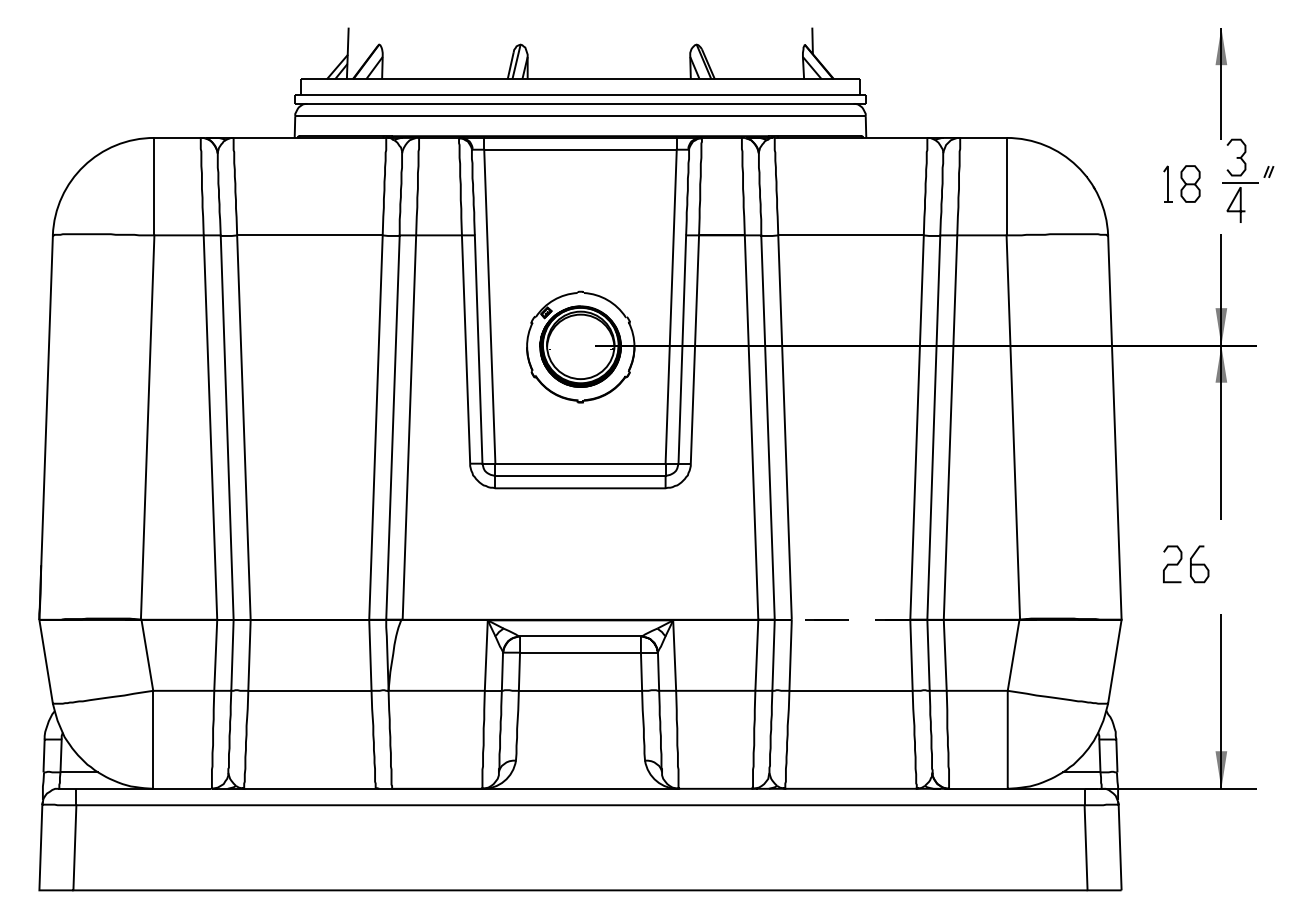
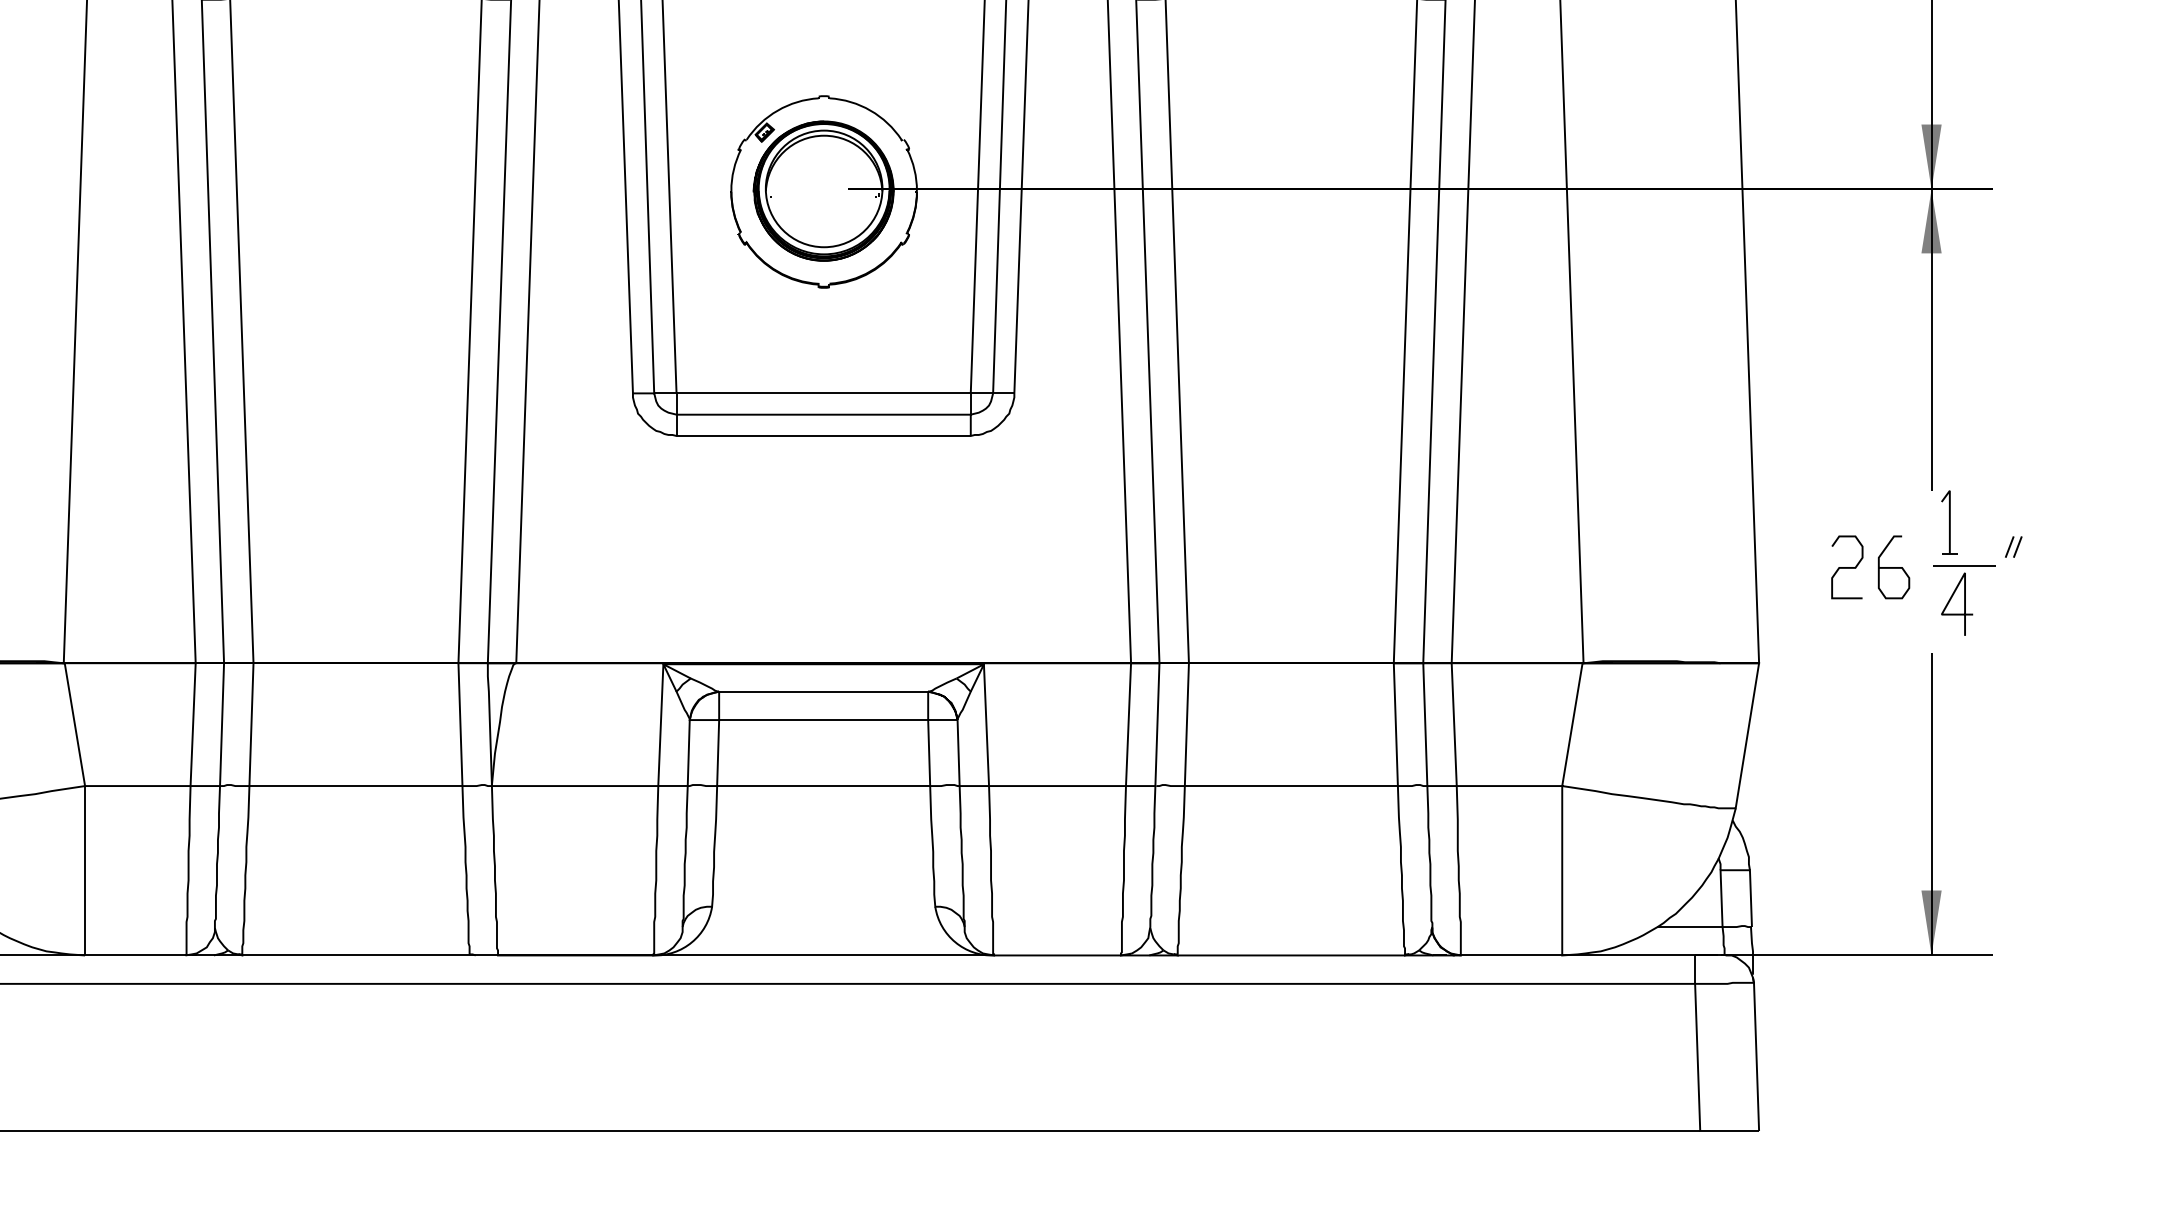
part: (1248, 561) -> (1978, 562), added
line: (791, 619) -> (1188, 662), dashed -> solid

